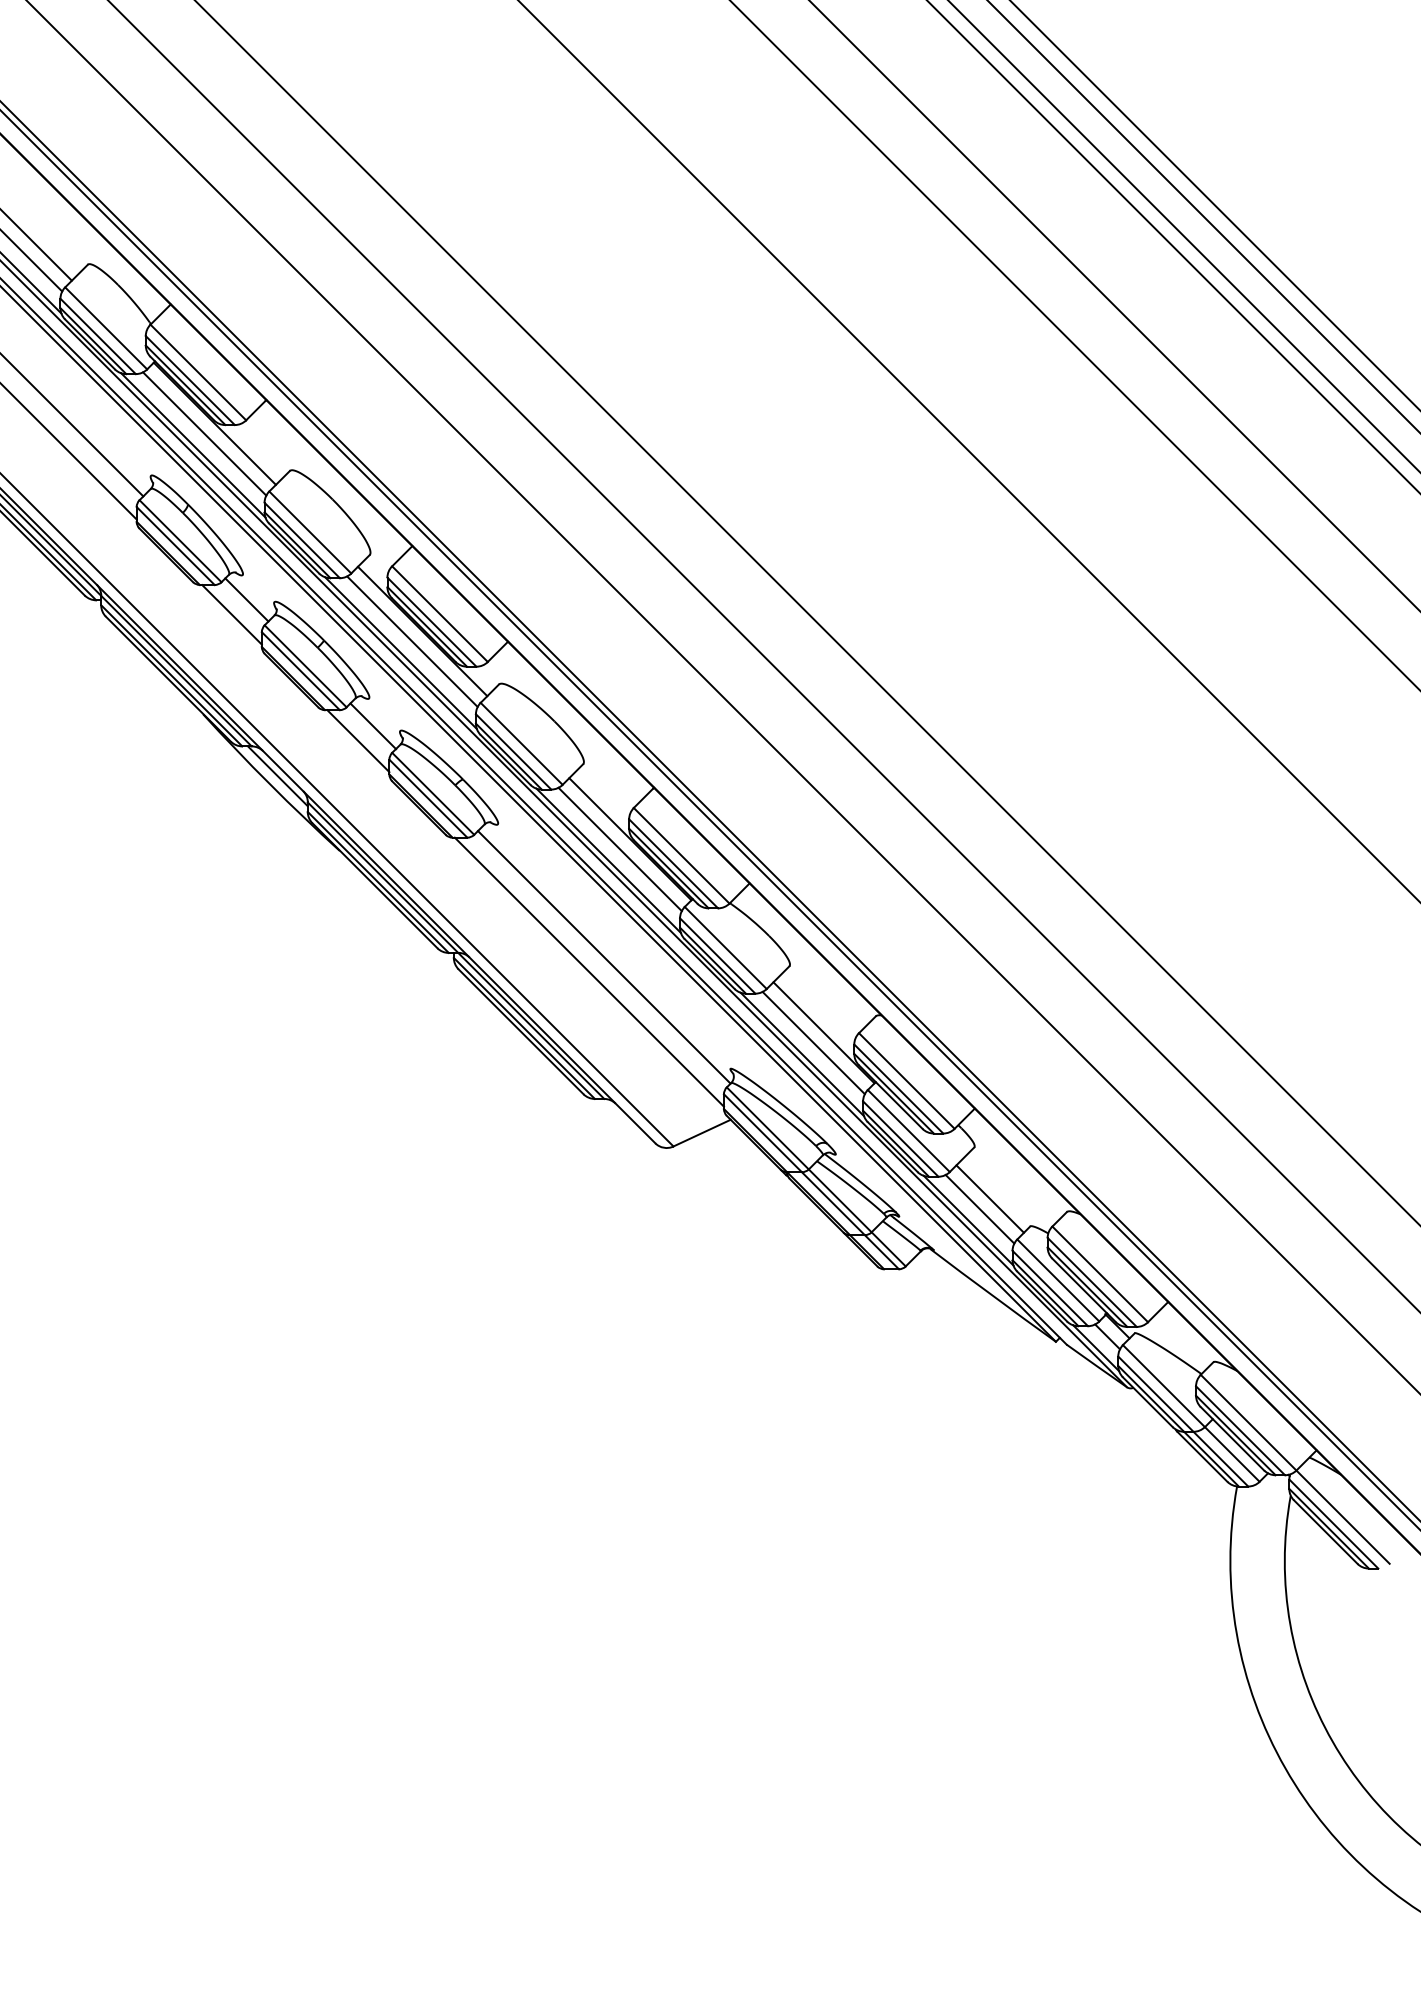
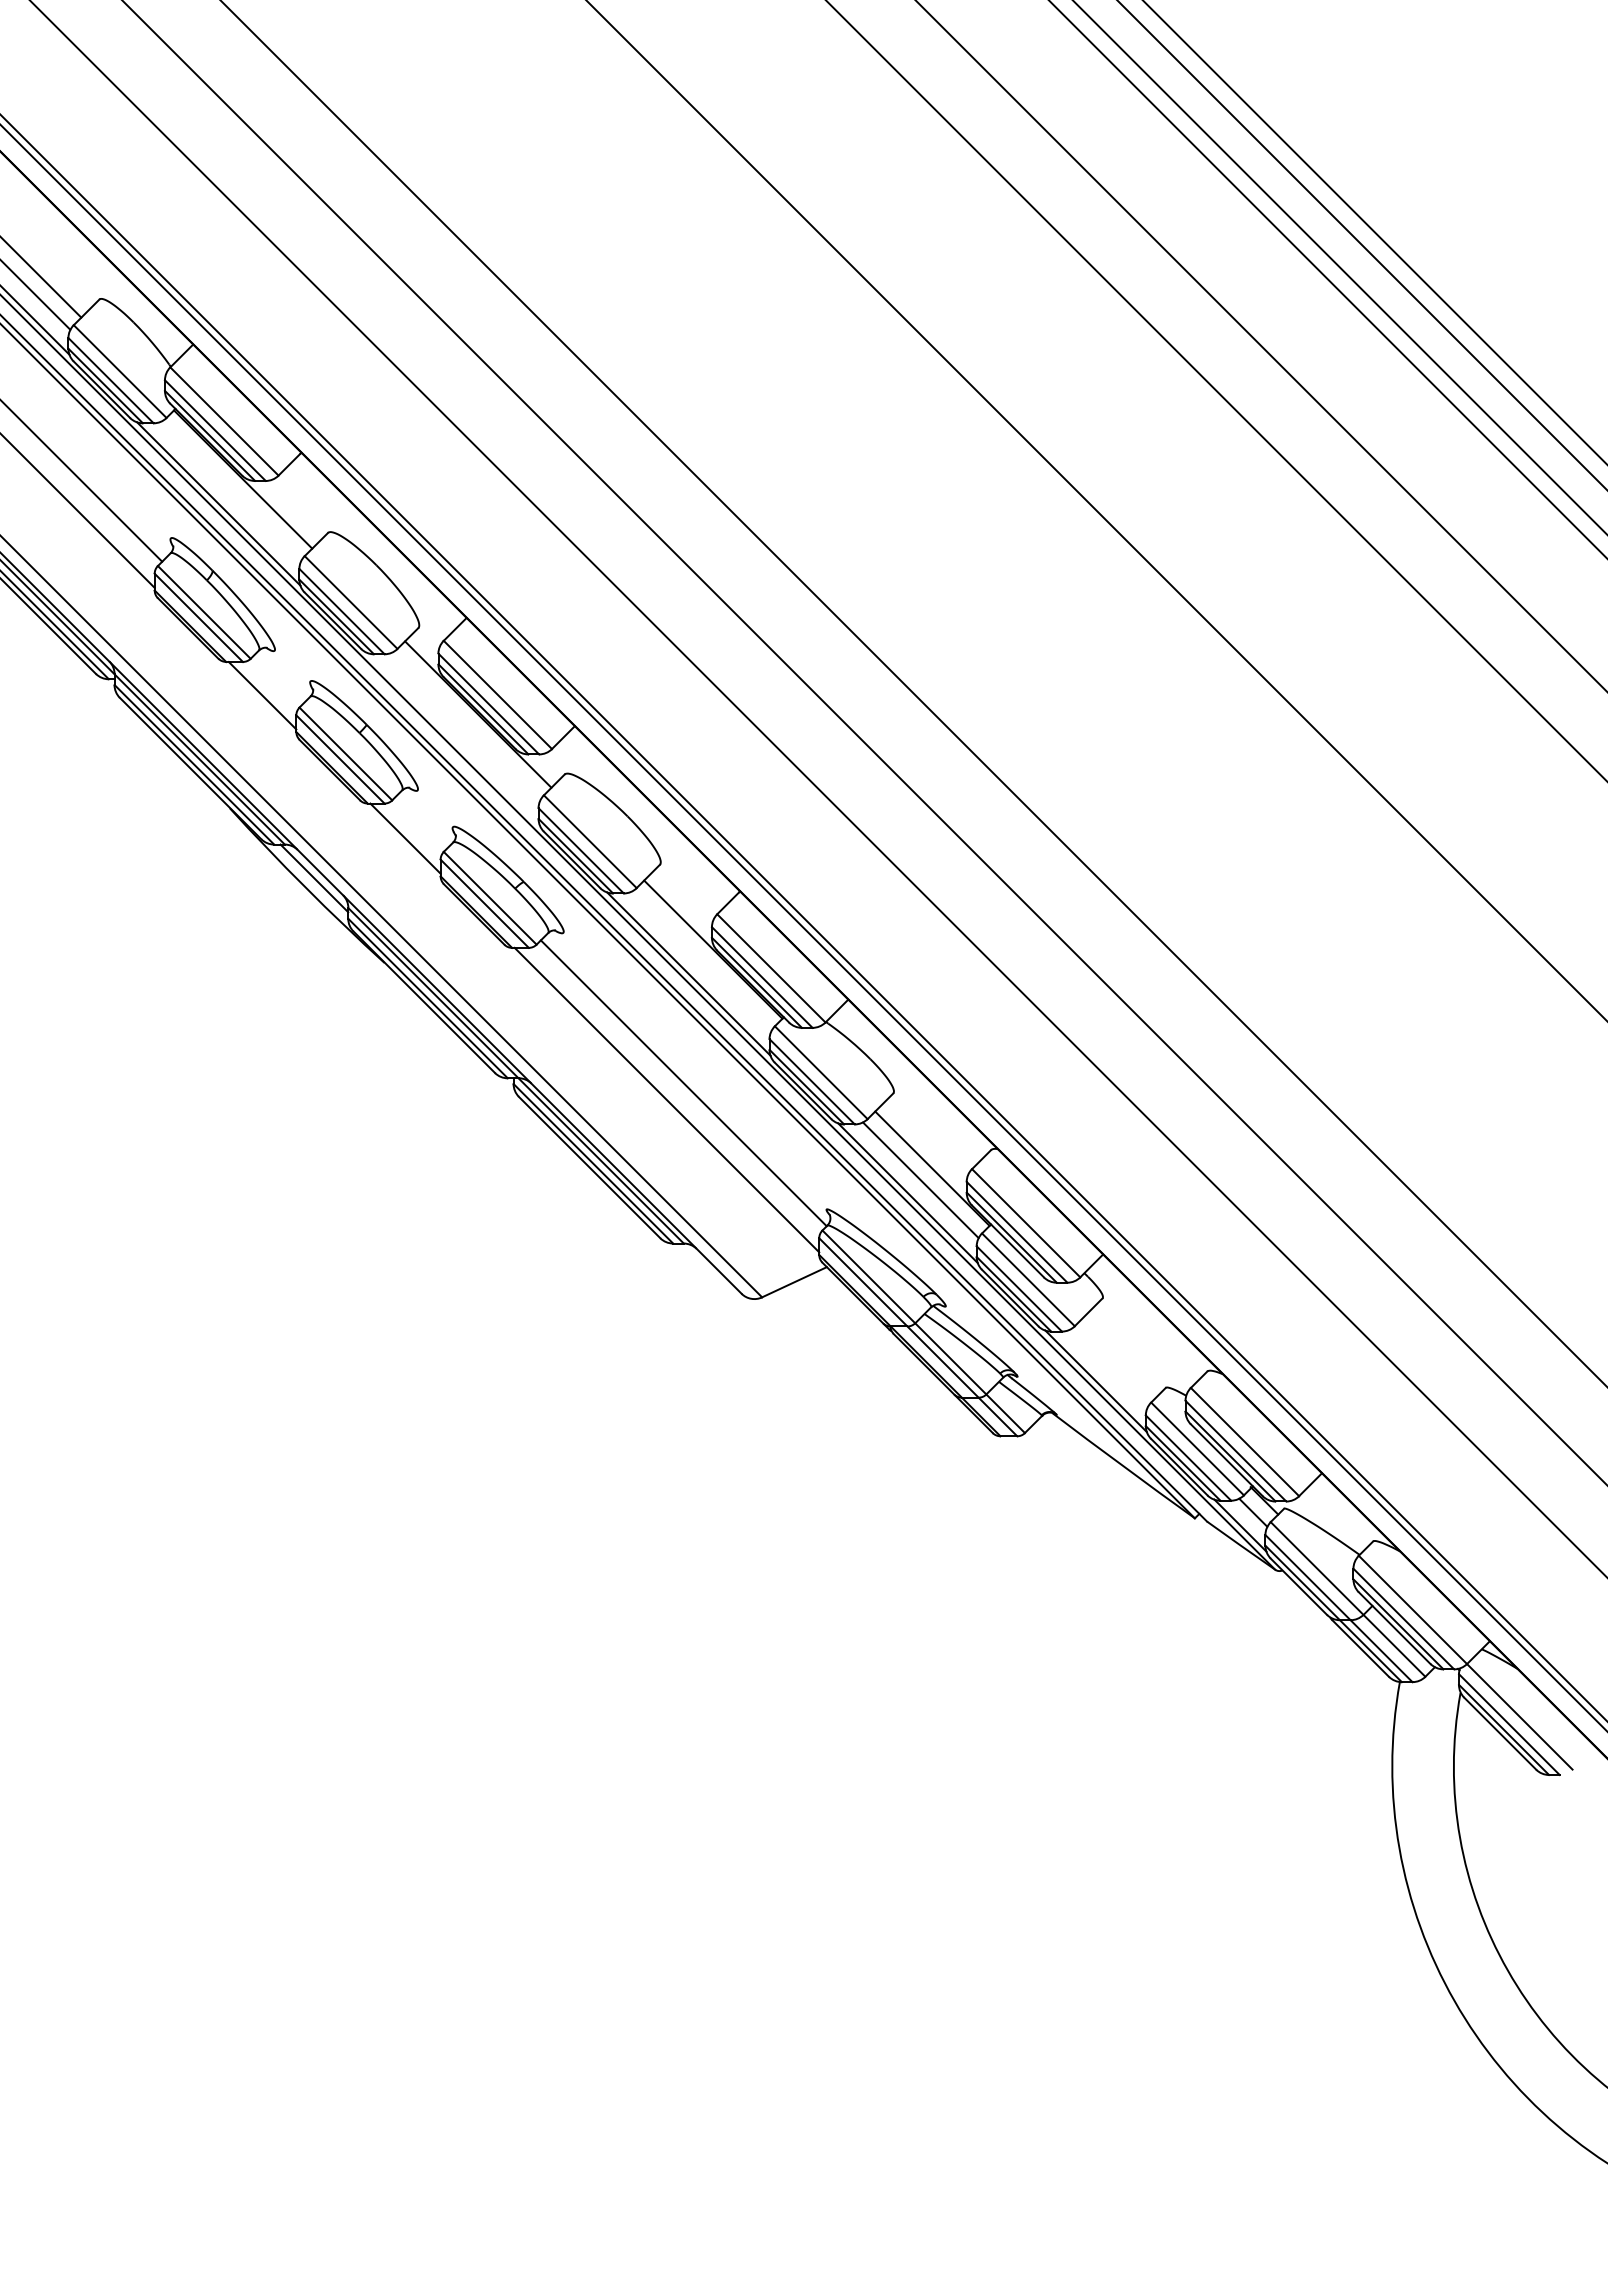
line: (204, 433) -> (231, 490), removed
line: (246, 599) -> (278, 678), removed
line: (412, 641) -> (466, 725), removed
line: (400, 652) -> (453, 738), removed
line: (373, 725) -> (422, 821), removed
line: (619, 849) -> (701, 961), removed
line: (990, 1198) -> (1120, 1356), removed
line: (979, 1209) -> (1108, 1368), removed

